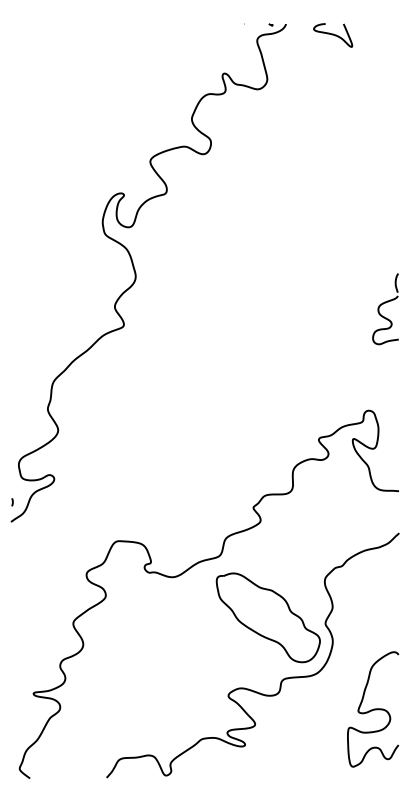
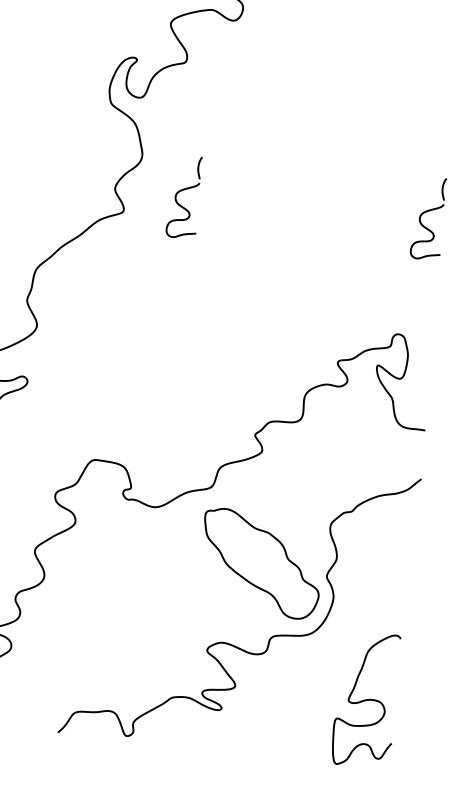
part: (174, 309) -> (183, 197), added
curve: (373, 709) -> (366, 699), moved

